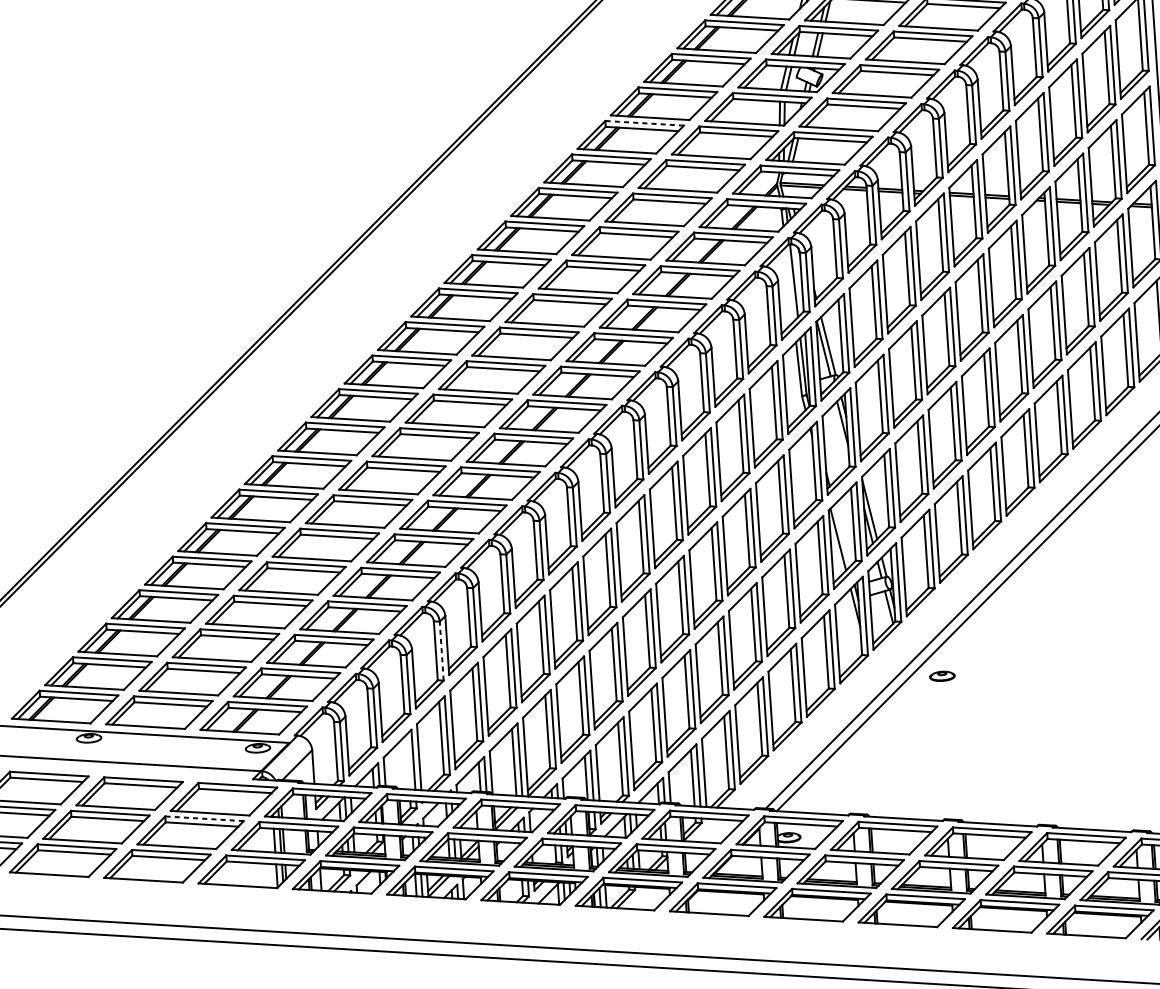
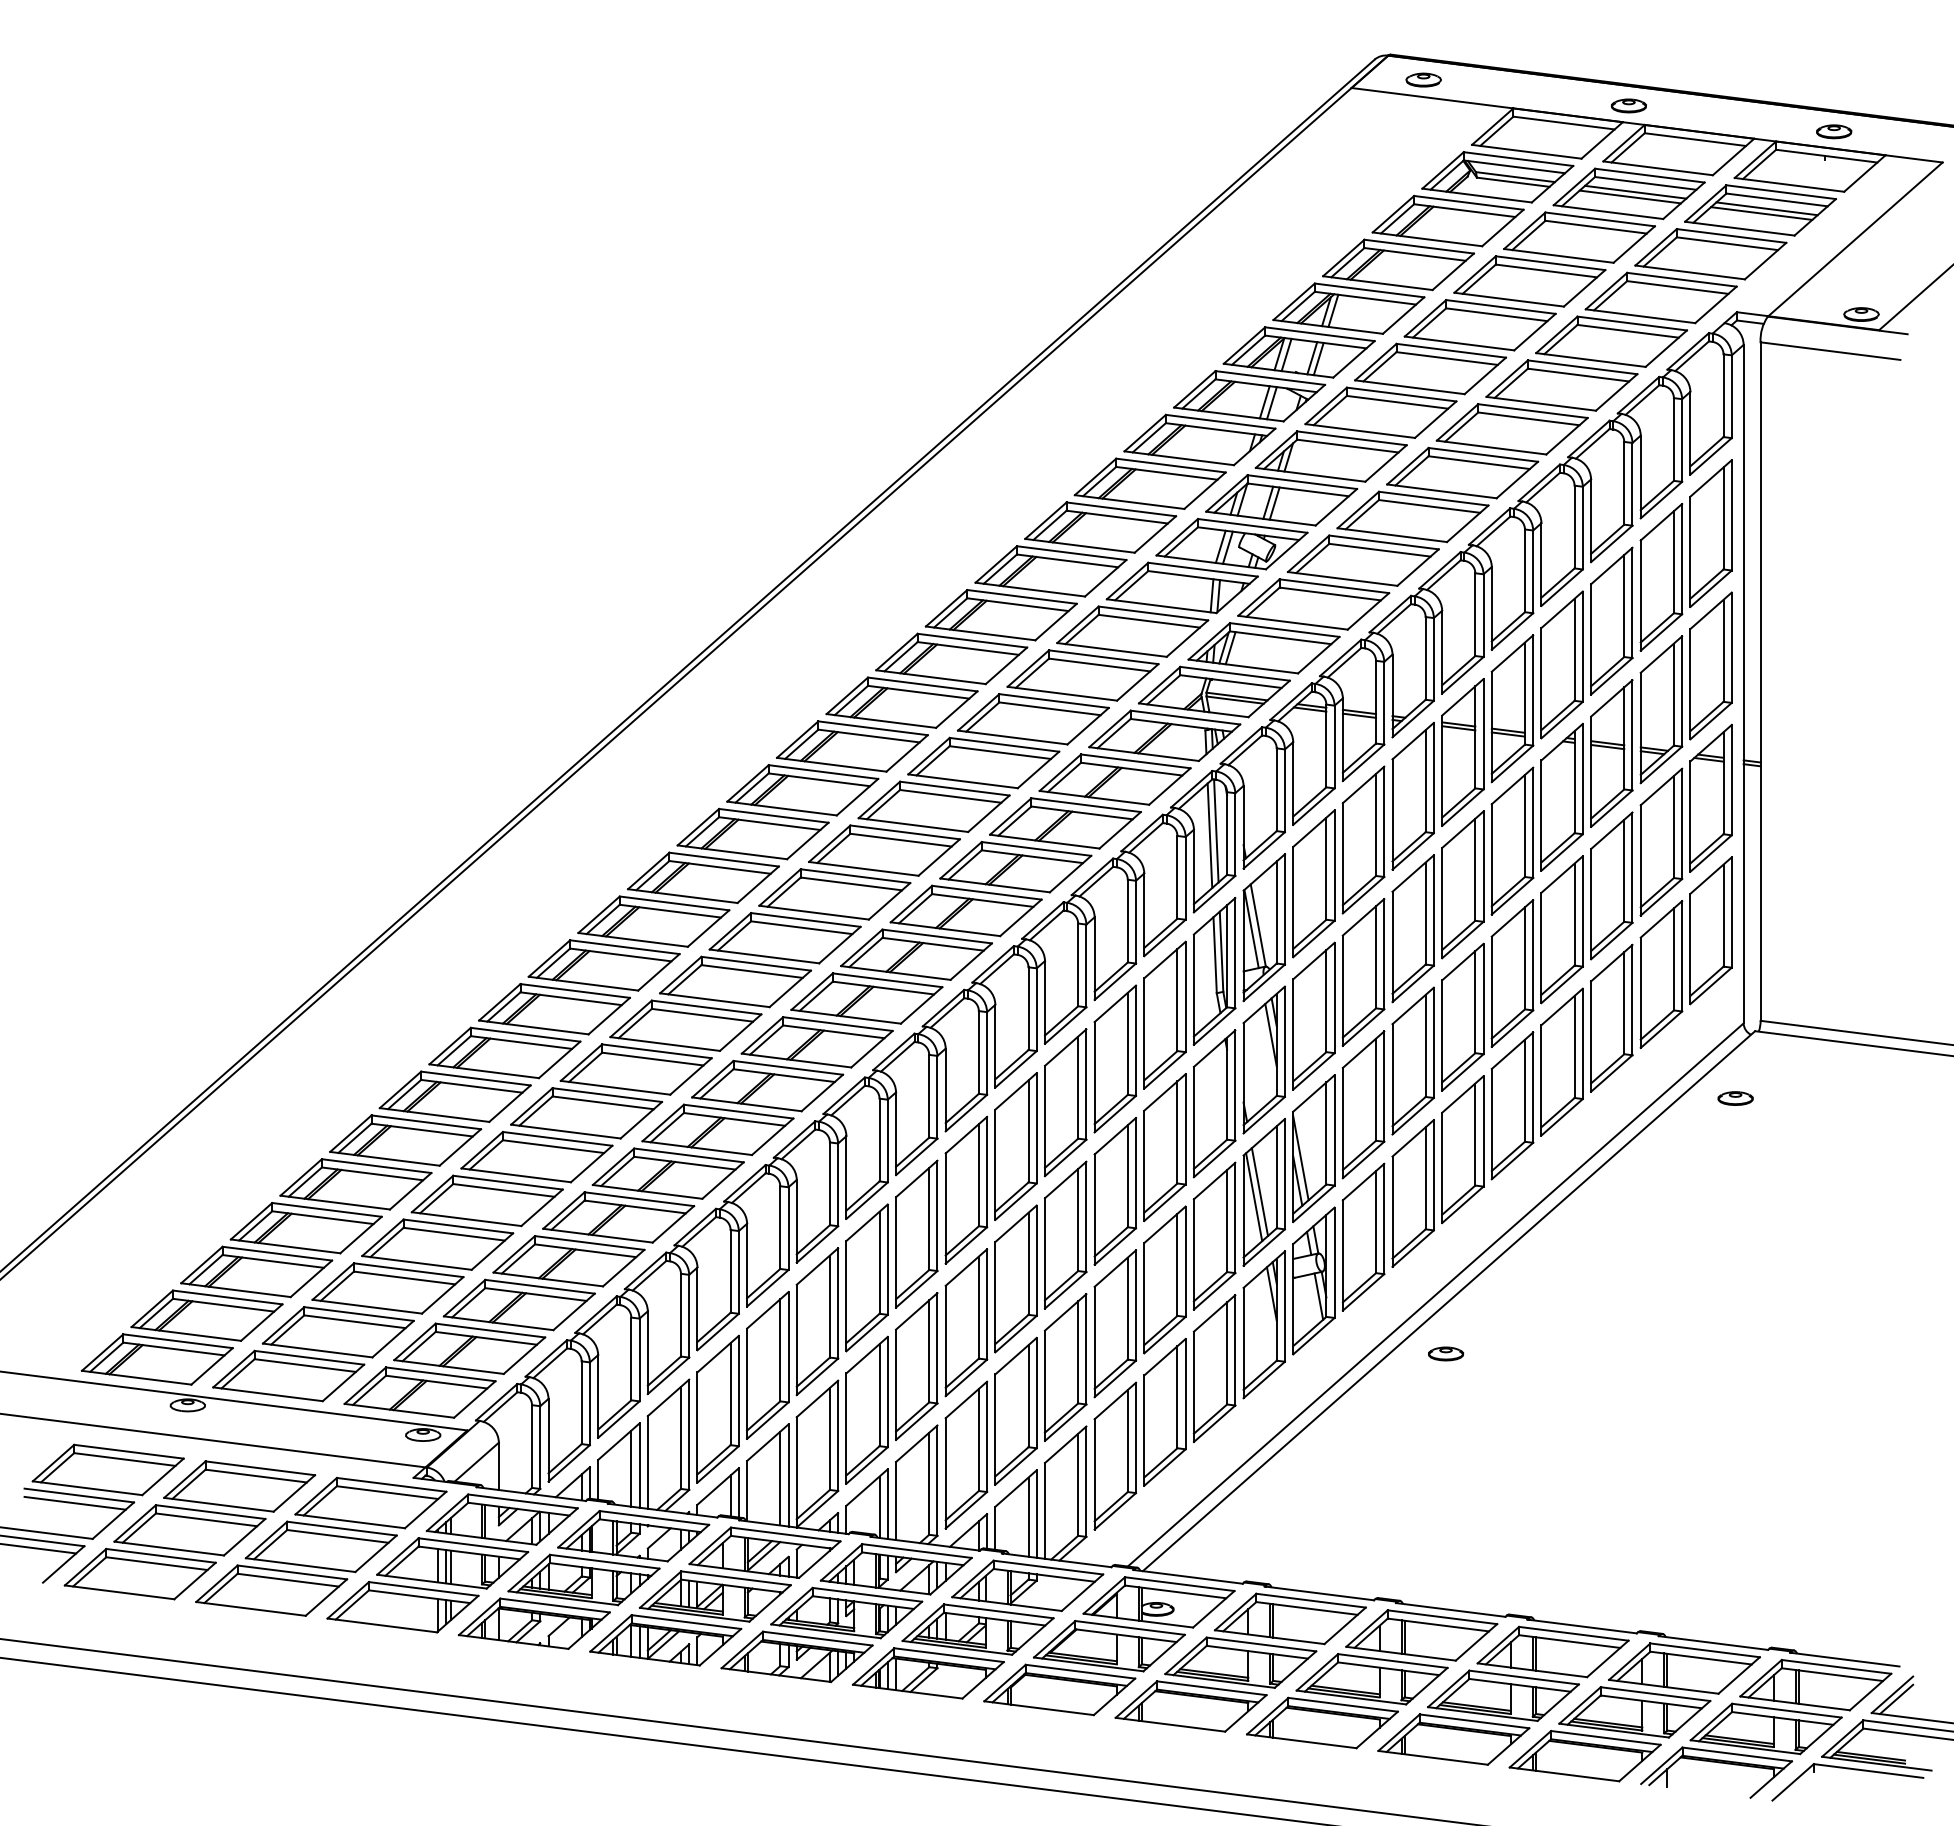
line: (644, 123) -> (1021, 596), dashed -> solid
line: (789, 284) -> (1209, 835), added
line: (841, 536) -> (1259, 1192), added
line: (441, 650) -> (689, 1315), dashed -> solid
part: (942, 675) -> (1446, 1353), moved
line: (407, 762) -> (631, 1468), added
line: (204, 818) -> (341, 1528), dashed -> solid

